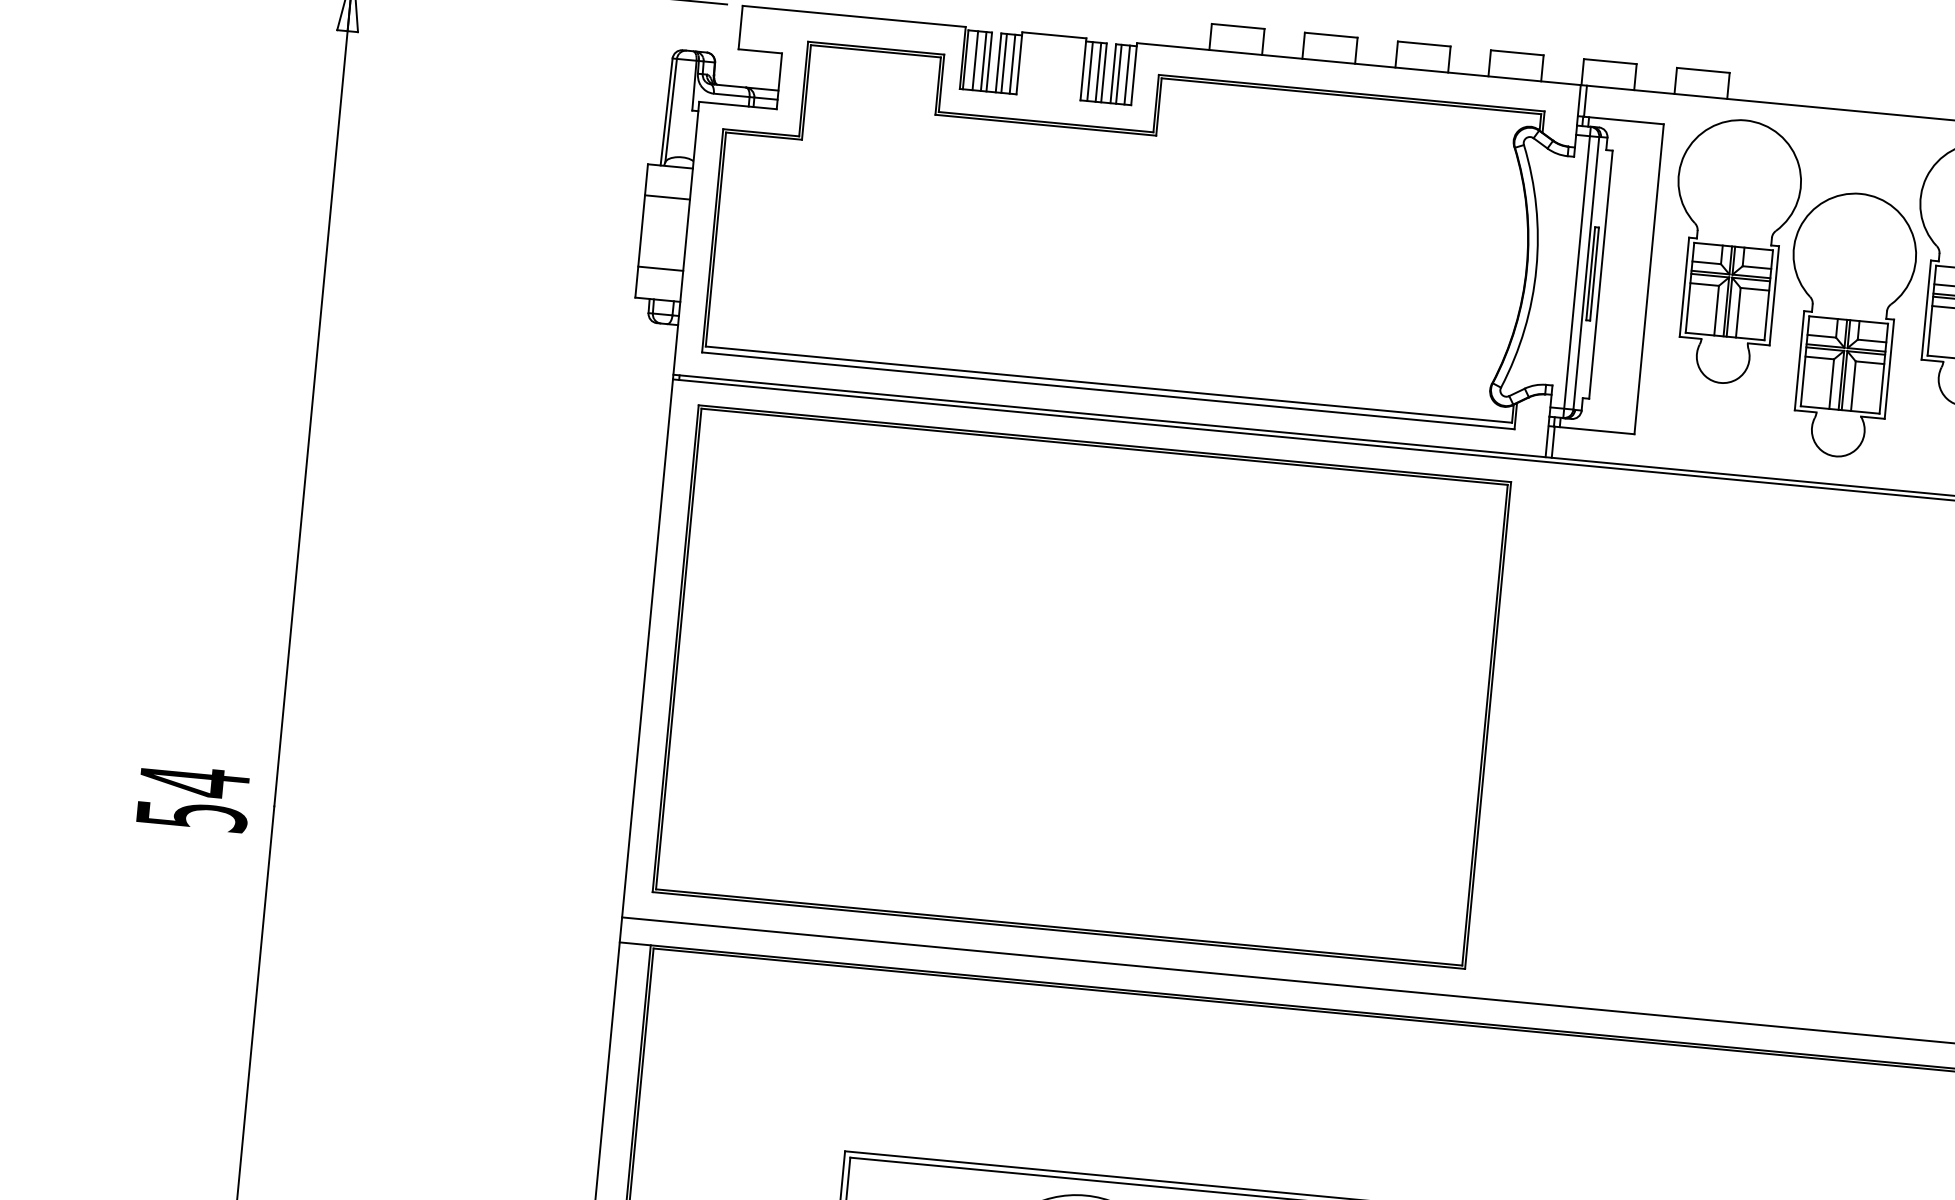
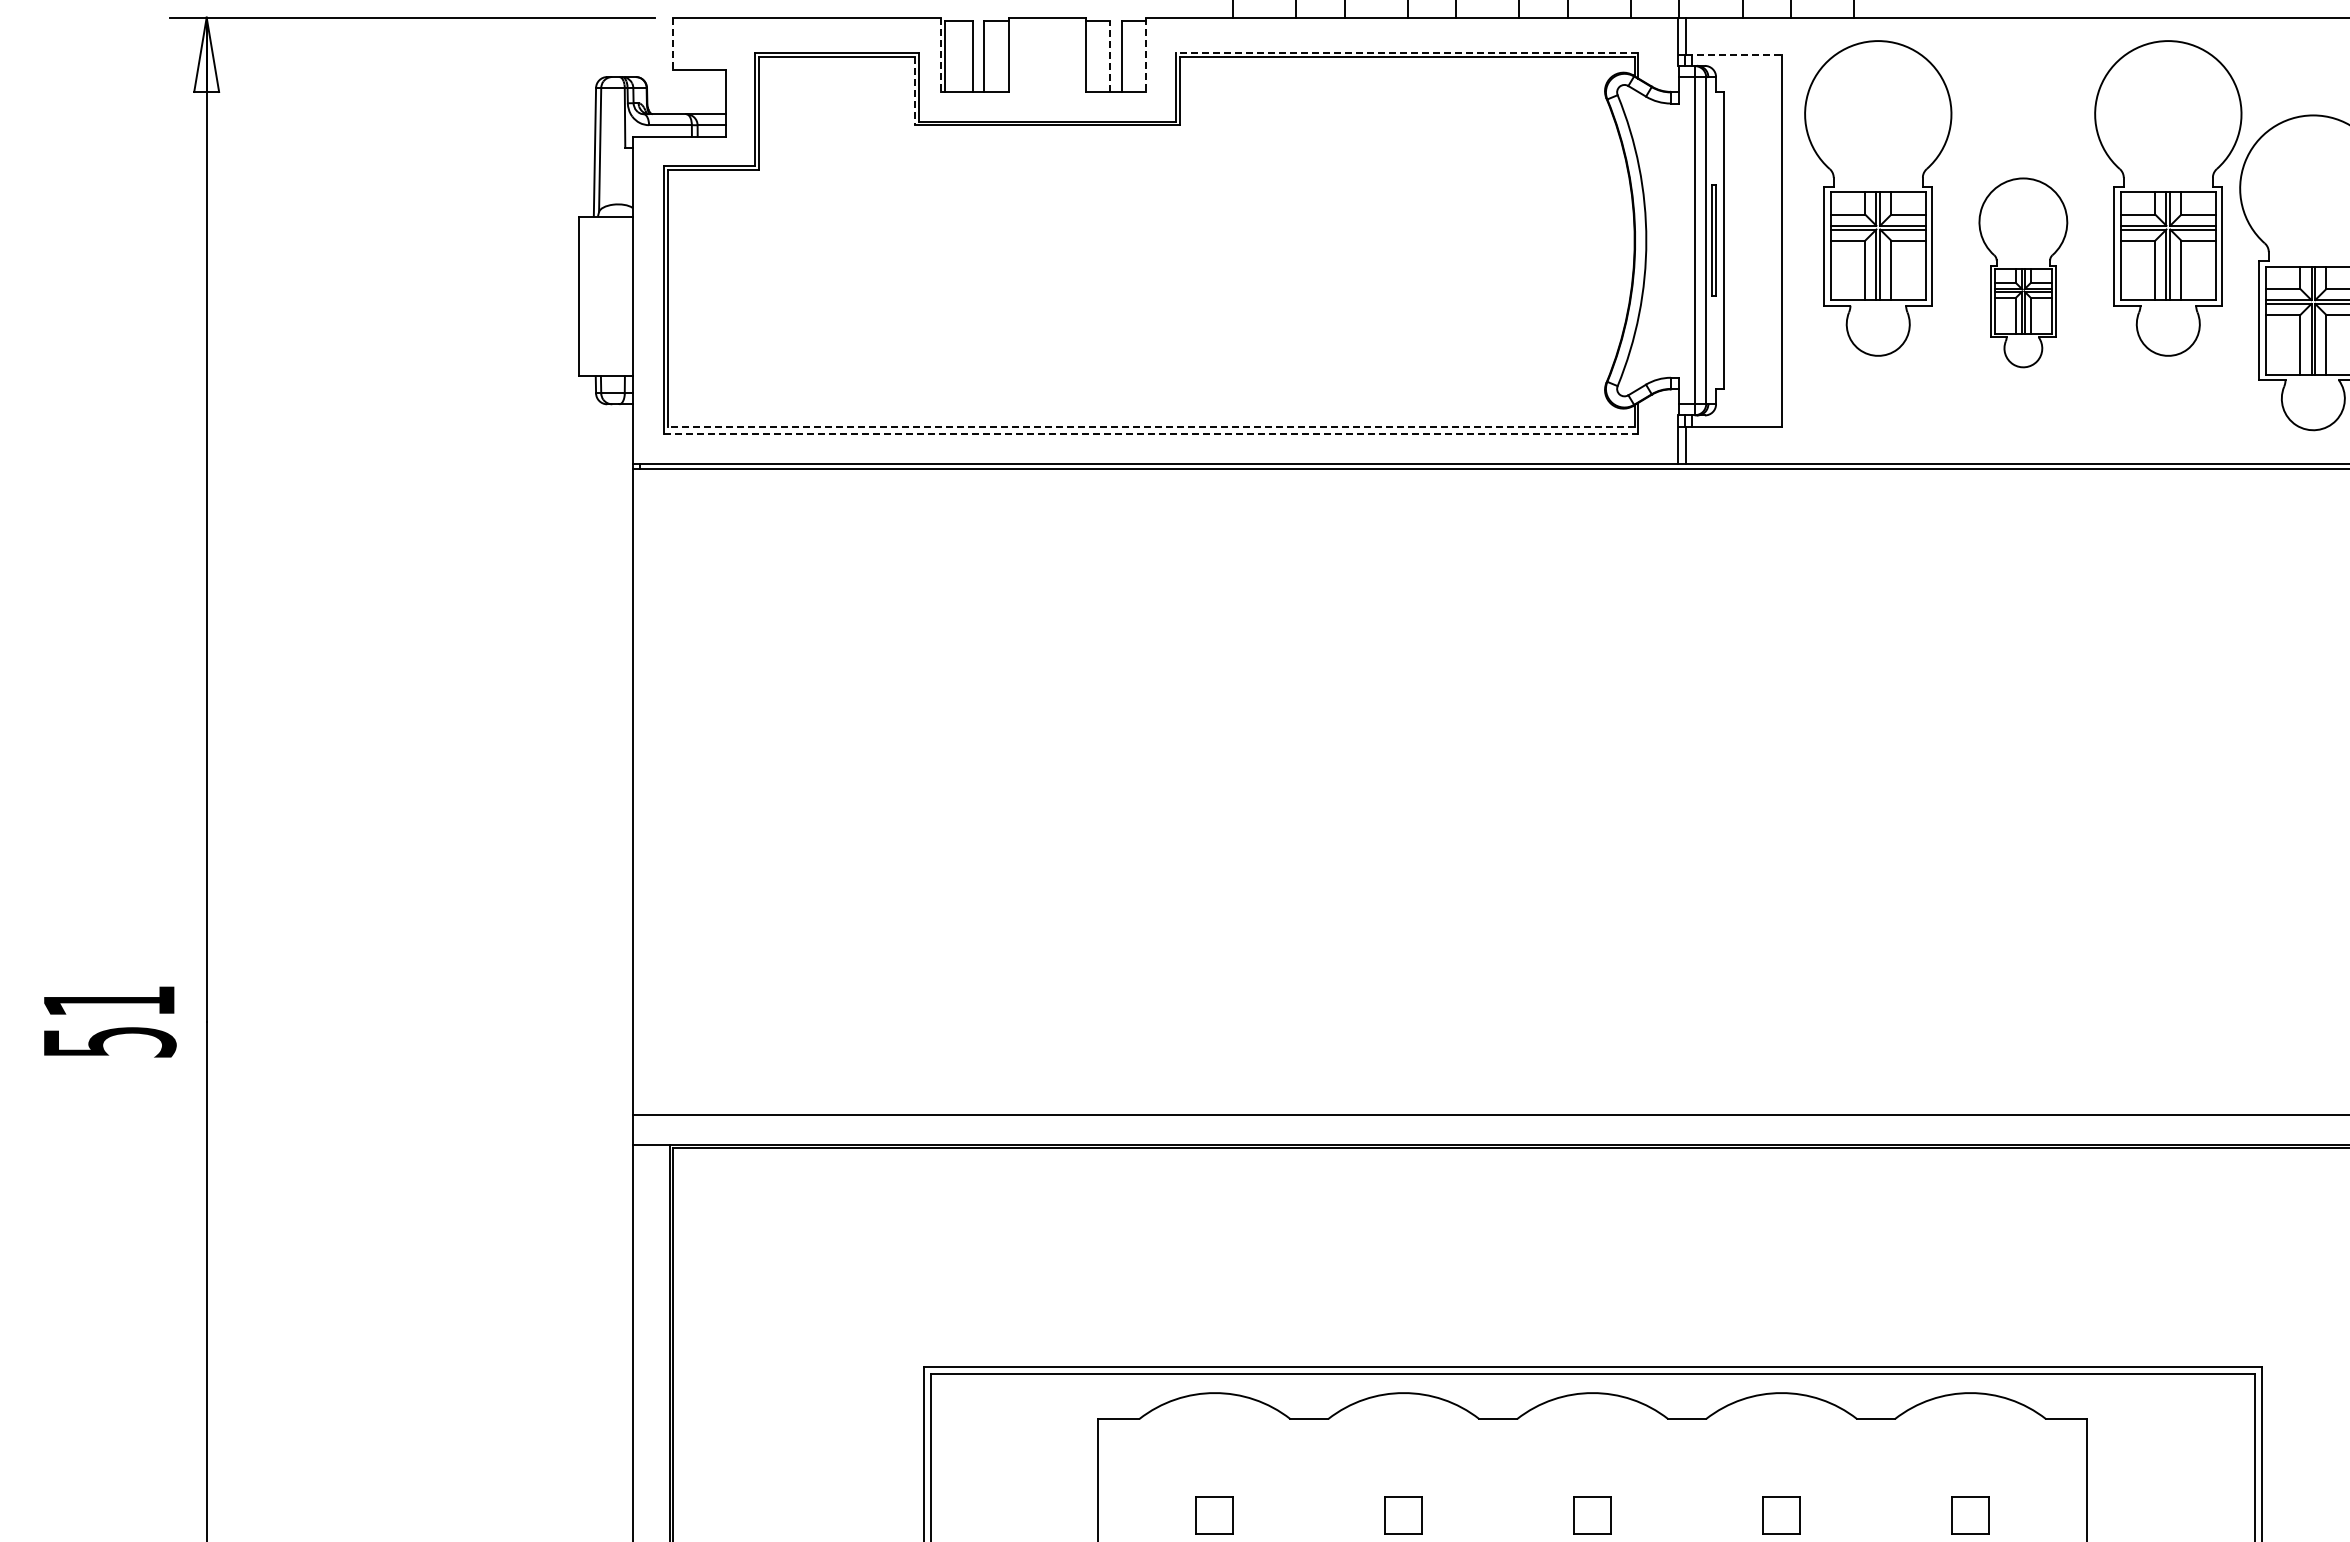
line: (740, 28) -> (673, 44), solid -> dashed
line: (962, 58) -> (940, 55), solid -> dashed
line: (975, 60) -> (956, 56), removed
line: (984, 61) -> (966, 56), removed
line: (1004, 63) -> (990, 56), removed
line: (1012, 64) -> (1000, 56), removed
line: (1089, 71) -> (1093, 56), removed
line: (1098, 72) -> (1103, 56), removed
line: (1104, 72) -> (1110, 56), solid -> dashed
line: (1119, 74) -> (1128, 56), removed
line: (1134, 74) -> (1146, 55), solid -> dashed
line: (1127, 75) -> (1138, 56), removed
line: (937, 86) -> (914, 91), solid -> dashed
line: (1351, 92) -> (1406, 52), solid -> dashed
line: (1623, 120) -> (1733, 54), solid -> dashed
line: (667, 197) -> (605, 253), removed
line: (660, 268) -> (605, 339), removed
part: (1848, 324) -> (2023, 272), size x0.6
line: (1108, 384) -> (1150, 426), solid -> dashed
line: (1108, 391) -> (1151, 434), solid -> dashed
part: (1081, 686) -> (1152, 788), removed
text: (194, 781) -> (109, 1001), 54 -> 51

